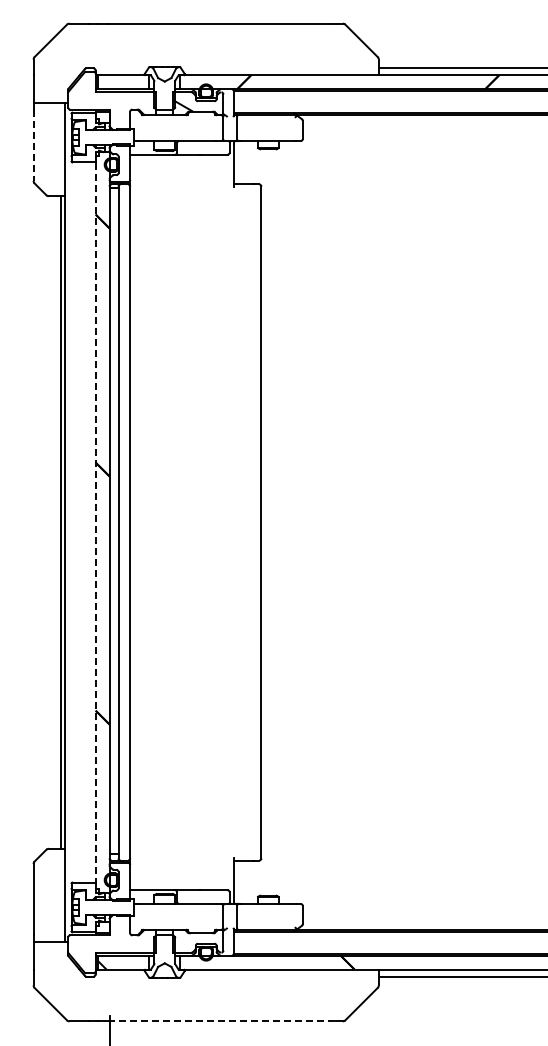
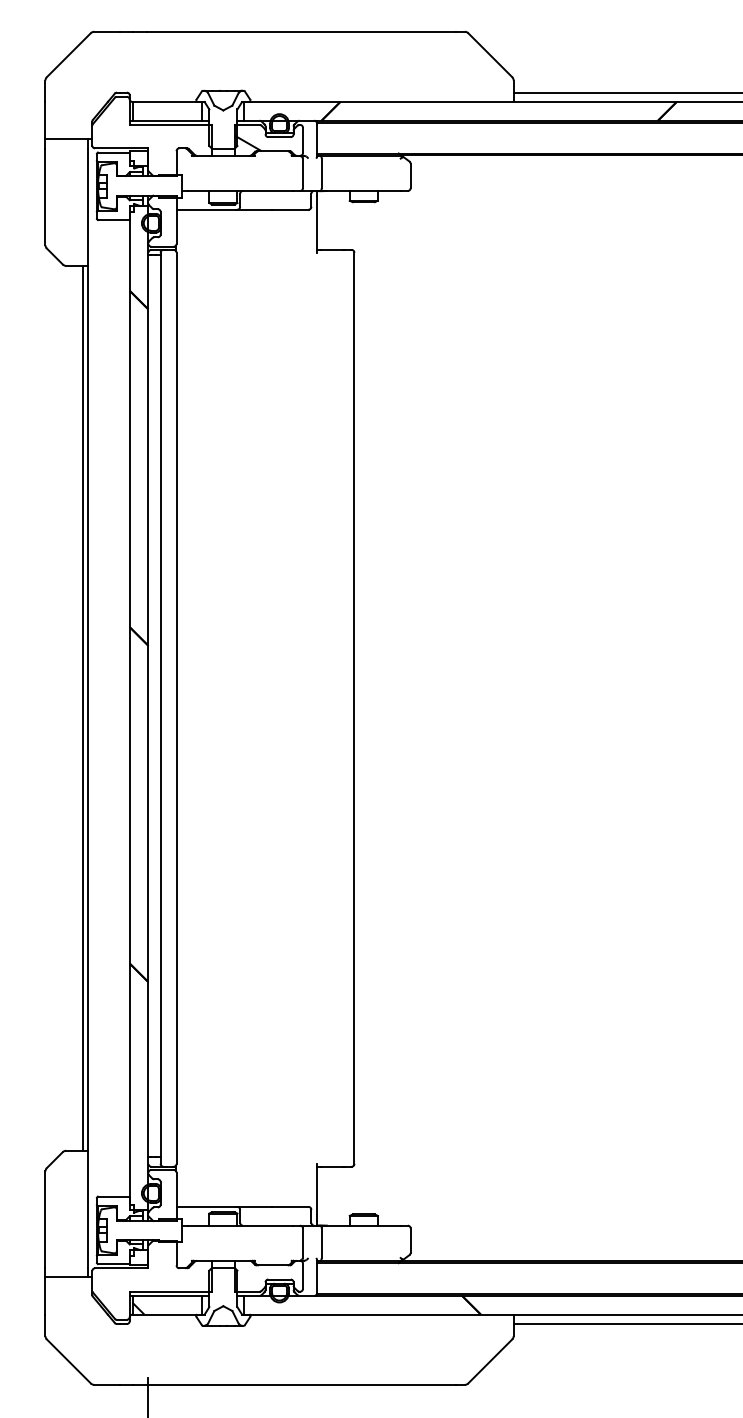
line: (33, 145) -> (45, 197), dashed -> solid
line: (95, 523) -> (129, 709), dashed -> solid
line: (222, 1021) -> (301, 1385), dashed -> solid

